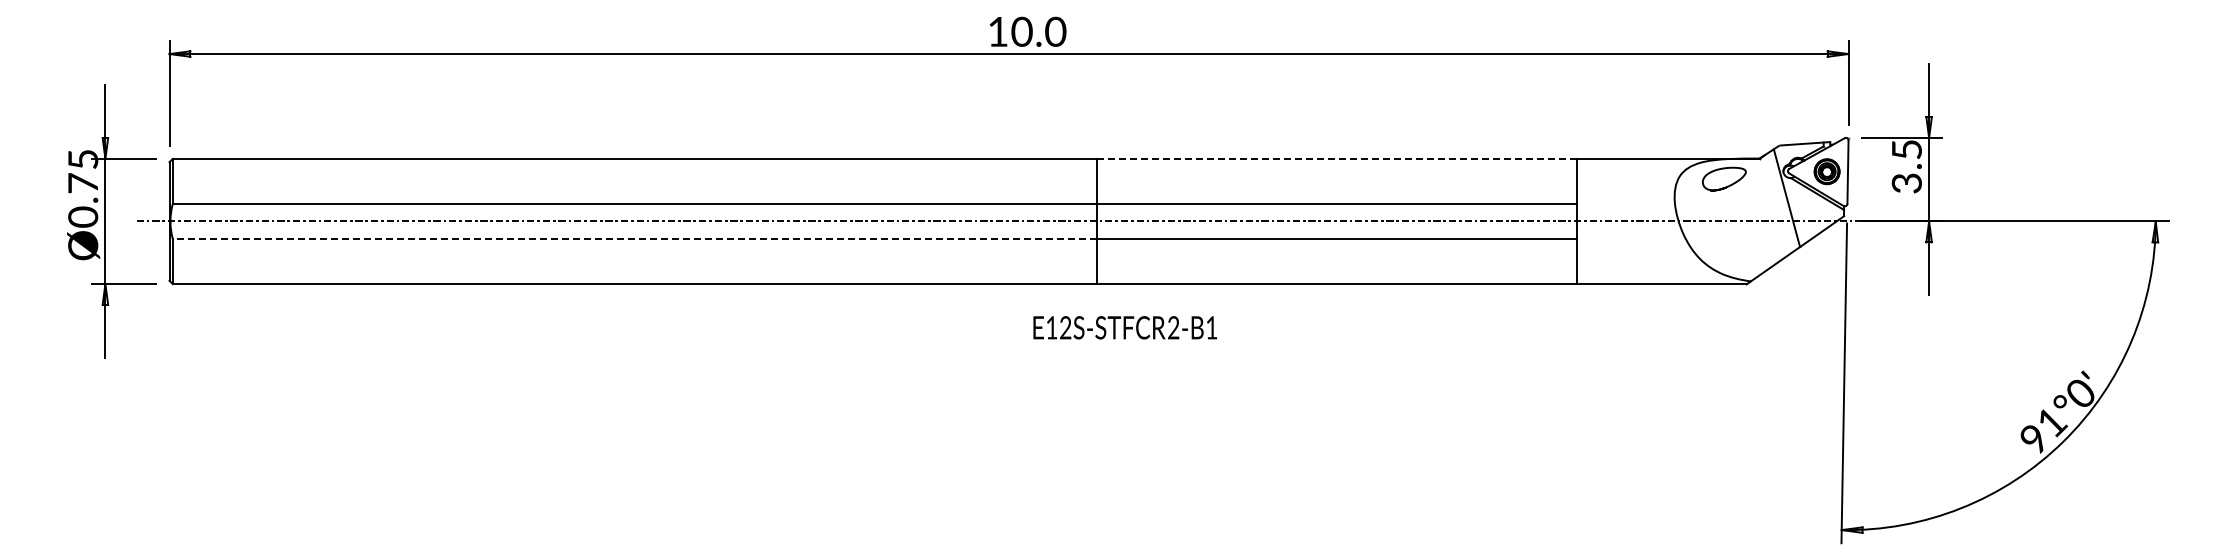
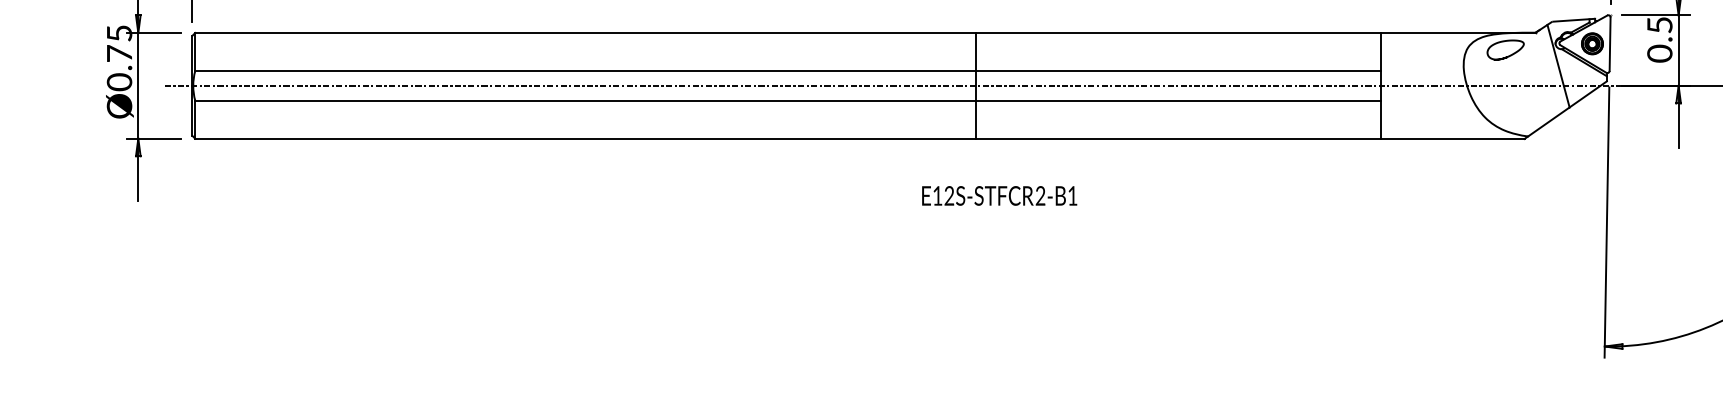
line: (1337, 158) -> (1178, 32), dashed -> solid
text: (1906, 183) -> (1659, 53), 3.5 -> 0.5
line: (634, 239) -> (585, 101), dashed -> solid
text: (1124, 327) -> (999, 195), moved

